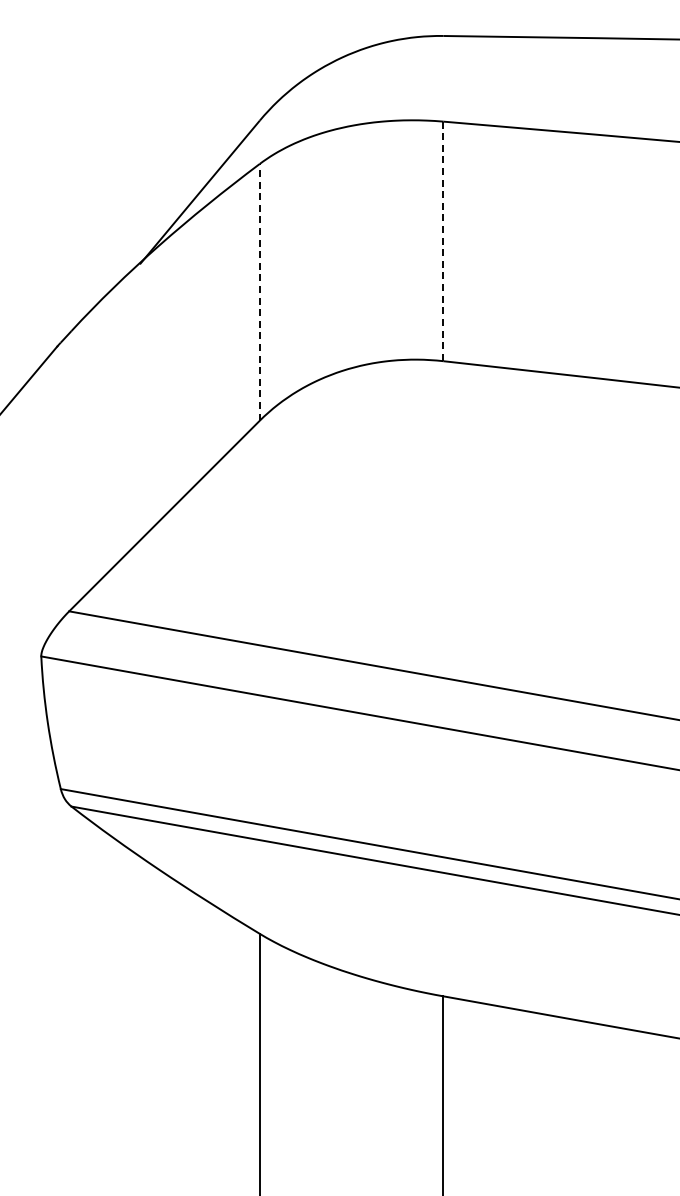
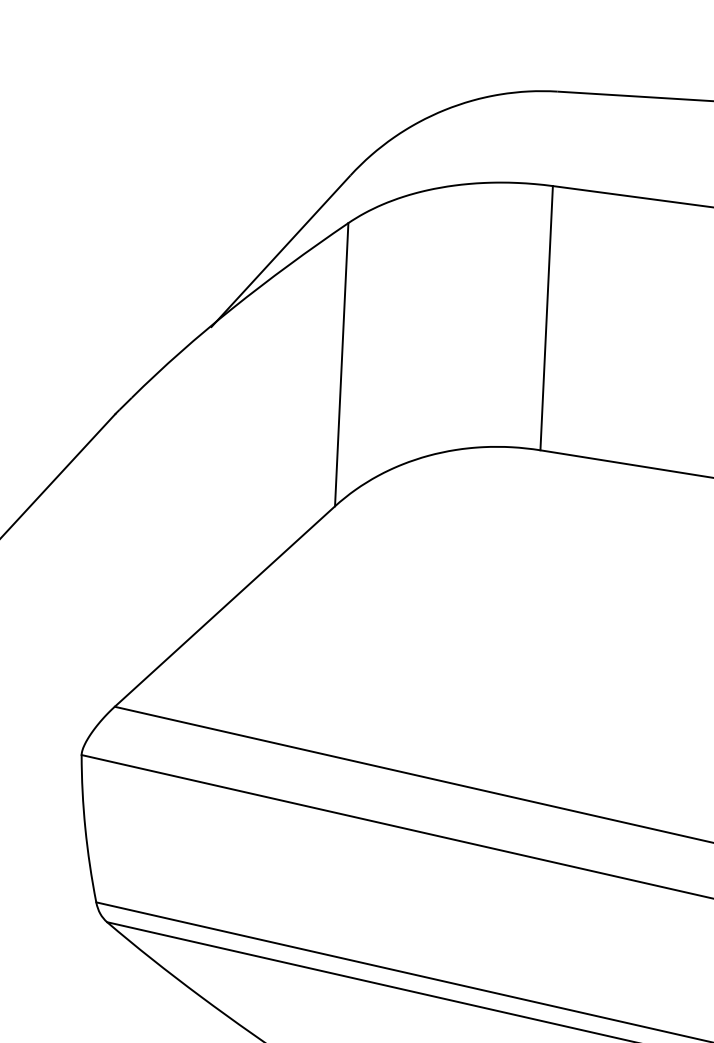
line: (443, 241) -> (546, 318), dashed -> solid
line: (259, 291) -> (341, 363), dashed -> solid

